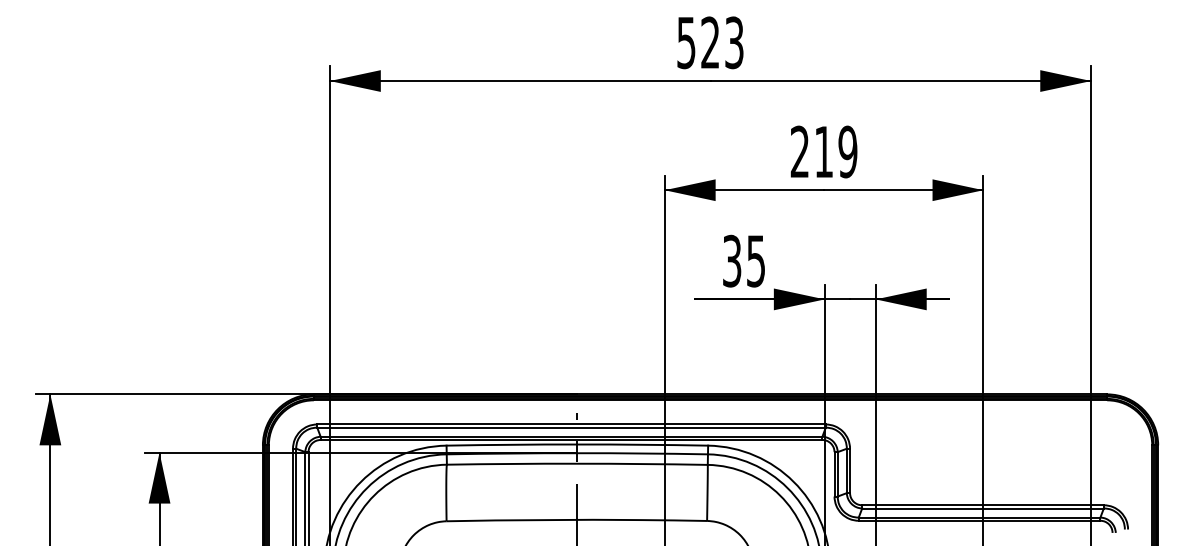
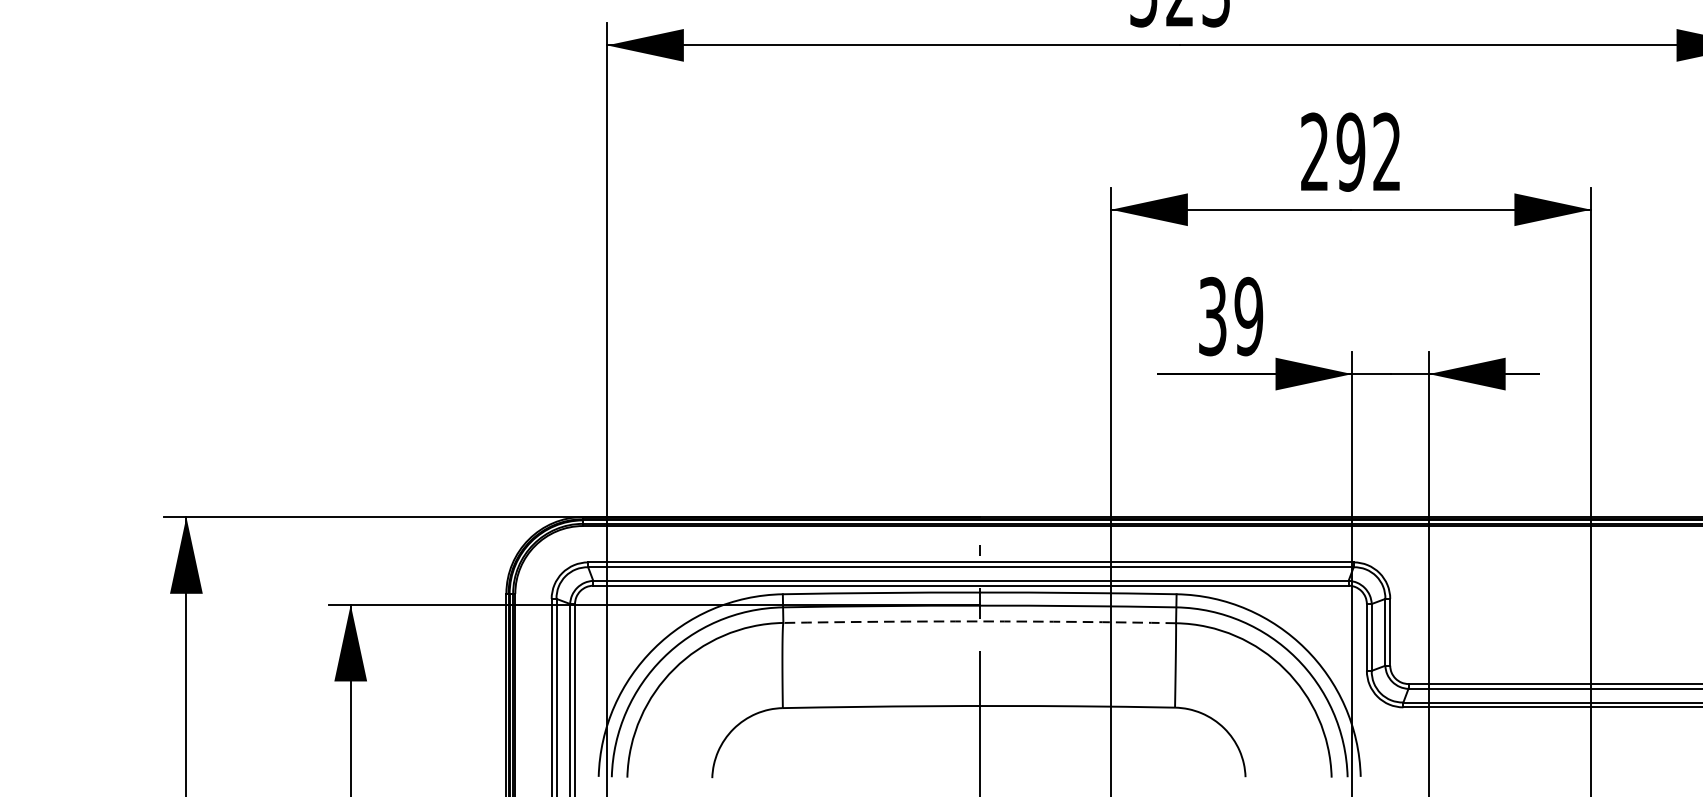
text: (835, 151) -> (1368, 151), 219 -> 292
text: (755, 260) -> (1247, 315), 35 -> 39
arc: (577, 463) -> (979, 621), solid -> dashed

